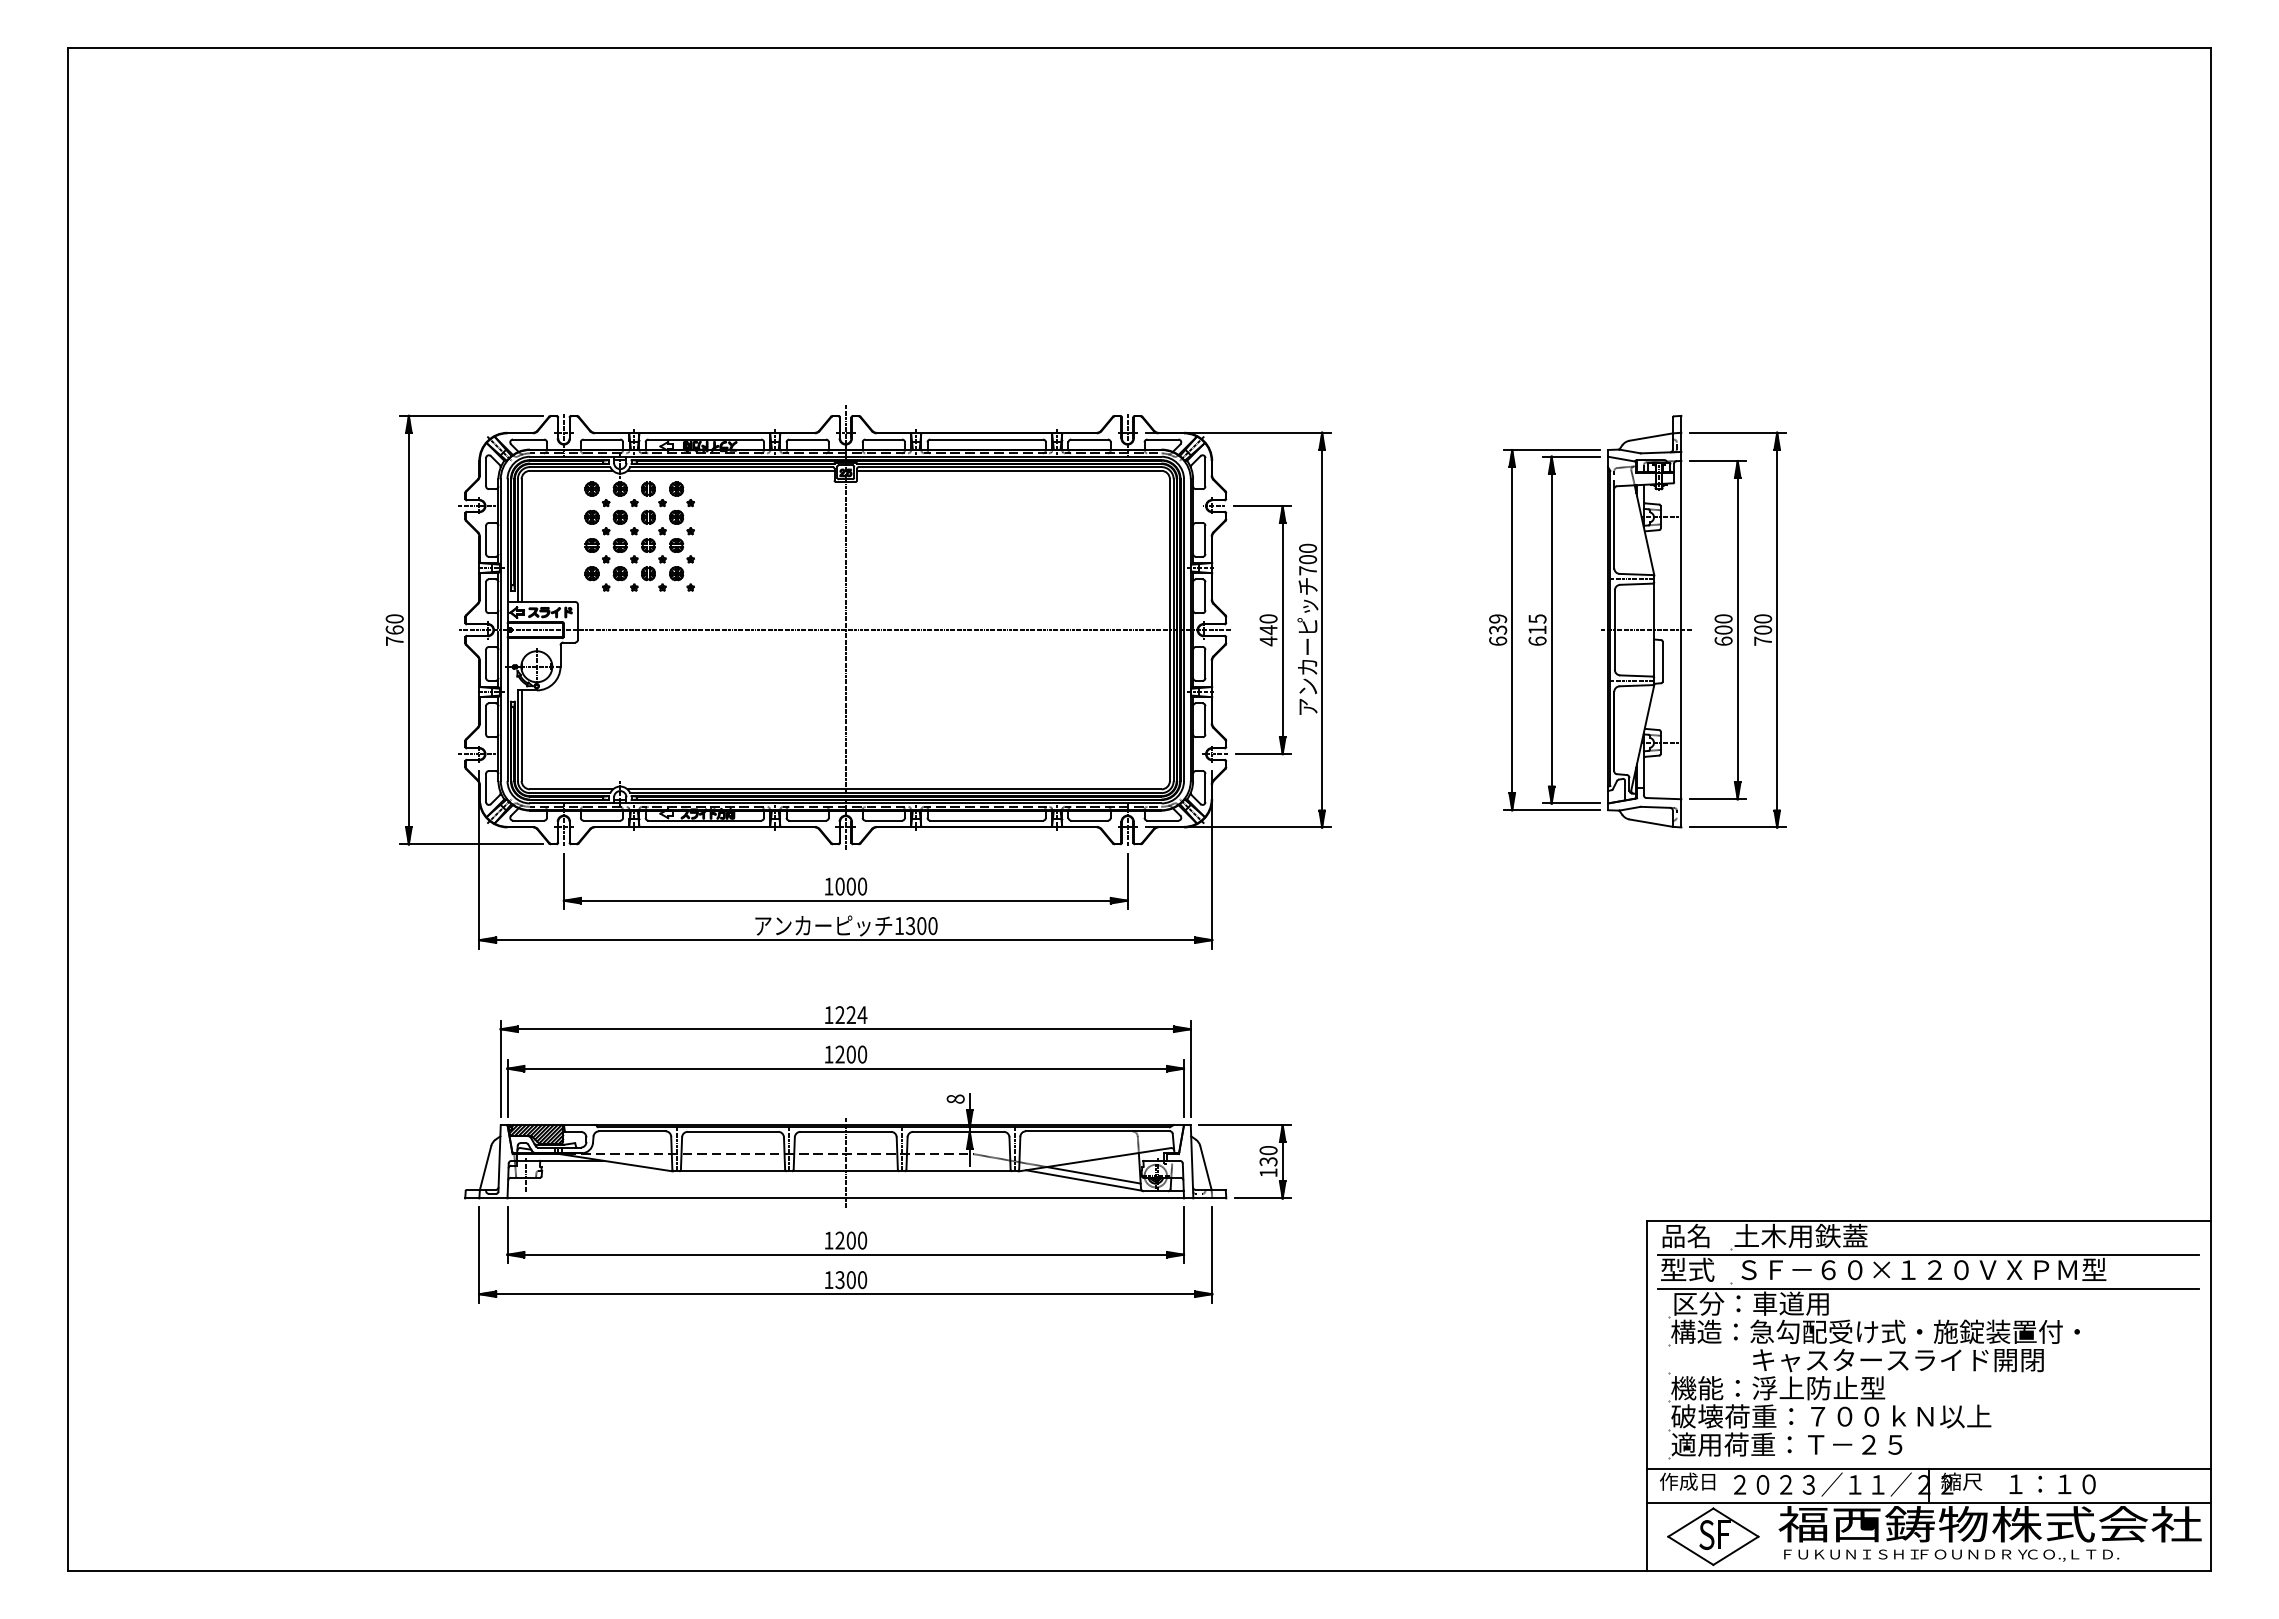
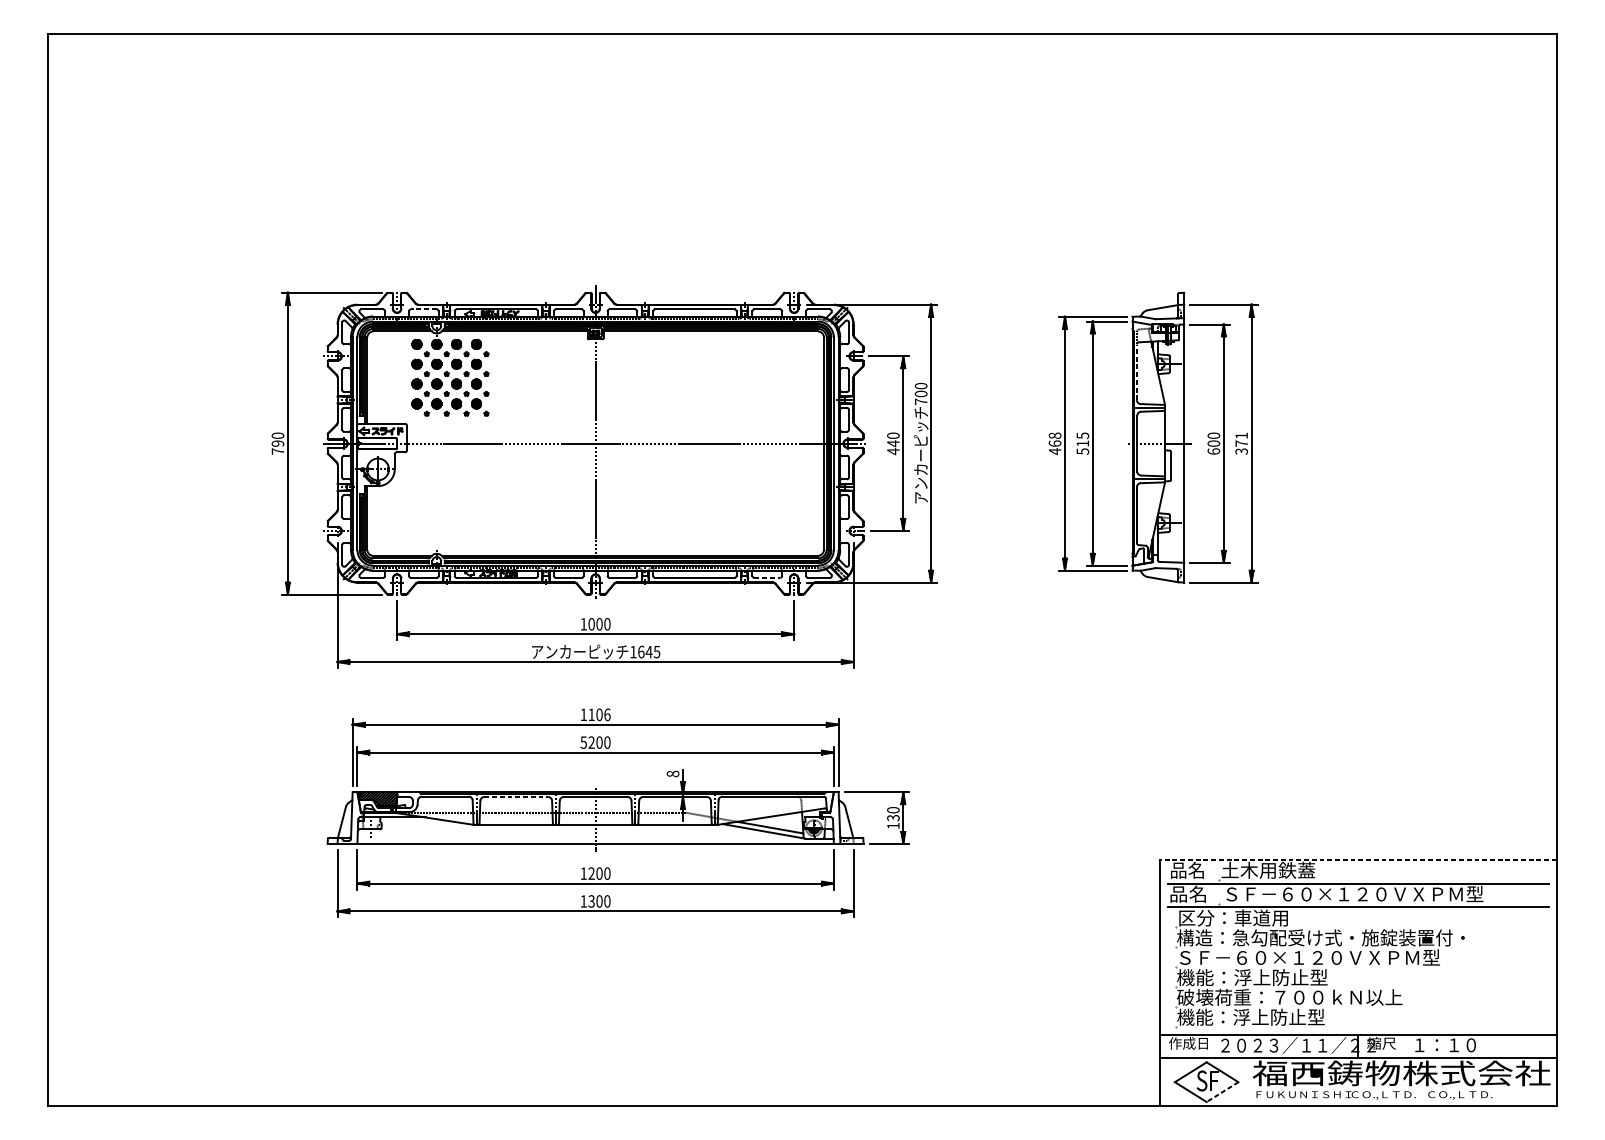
line: (601, 439) -> (423, 309), solid -> dashed
line: (1614, 528) -> (1137, 372), solid -> dashed
text: (394, 629) -> (277, 443), 760 -> 790
text: (1498, 630) -> (1055, 443), 639 -> 468
text: (1763, 630) -> (1241, 443), 700 -> 371
text: (1537, 641) -> (1082, 451), 615 -> 515
line: (1090, 820) -> (767, 577), solid -> dashed
text: (921, 926) -> (648, 652), 1300 -> 1645
text: (851, 1015) -> (599, 715), 1224 -> 1106
text: (828, 1054) -> (583, 742), 1200 -> 5200
line: (733, 1131) -> (516, 796), solid -> dashed
line: (1928, 1221) -> (1358, 860), solid -> dashed
text: (1687, 1269) -> (1188, 893), 型式 -> 品名
text: (1859, 1360) -> (1309, 958), キャスタースライド開閉 -> ＳＦ－６０×１２０ＶＸＰＭ型
text: (1786, 1444) -> (1258, 1017), 適用荷重：Ｔ－２５ -> 機能：浮上防止型
line: (1735, 1550) -> (1222, 1091), solid -> dashed
text: (1973, 1555) -> (1389, 1095), ＦＯＵＮＤＲＹ -> ＣＯ.,ＬＴＤ.

